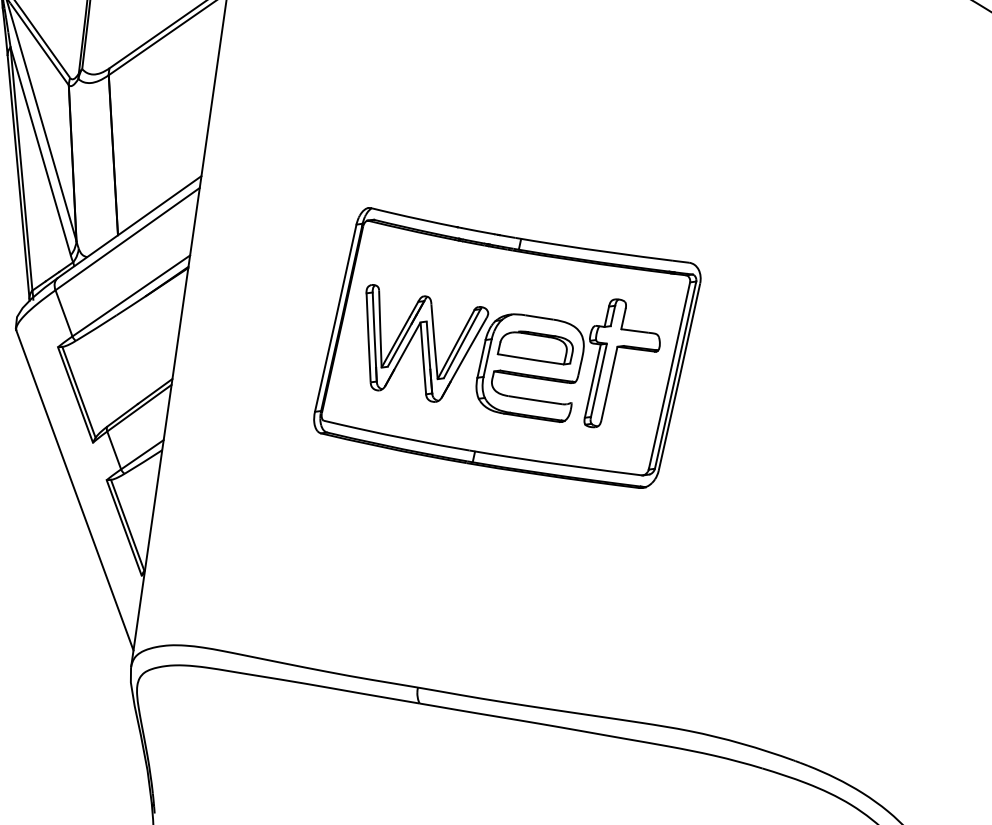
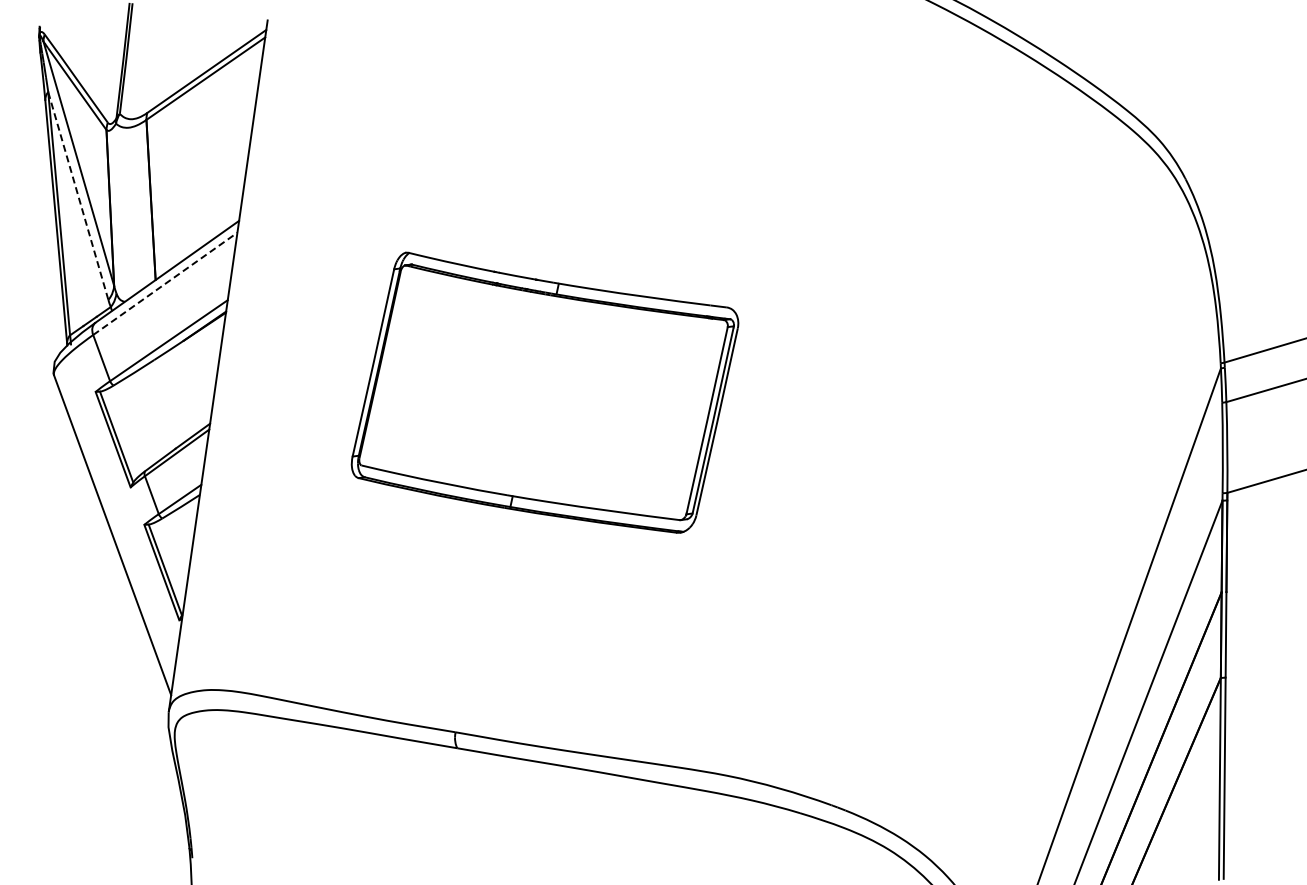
line: (40, 151) -> (78, 196), solid -> dashed
line: (127, 238) -> (165, 283), solid -> dashed
part: (512, 355) -> (550, 400), removed

